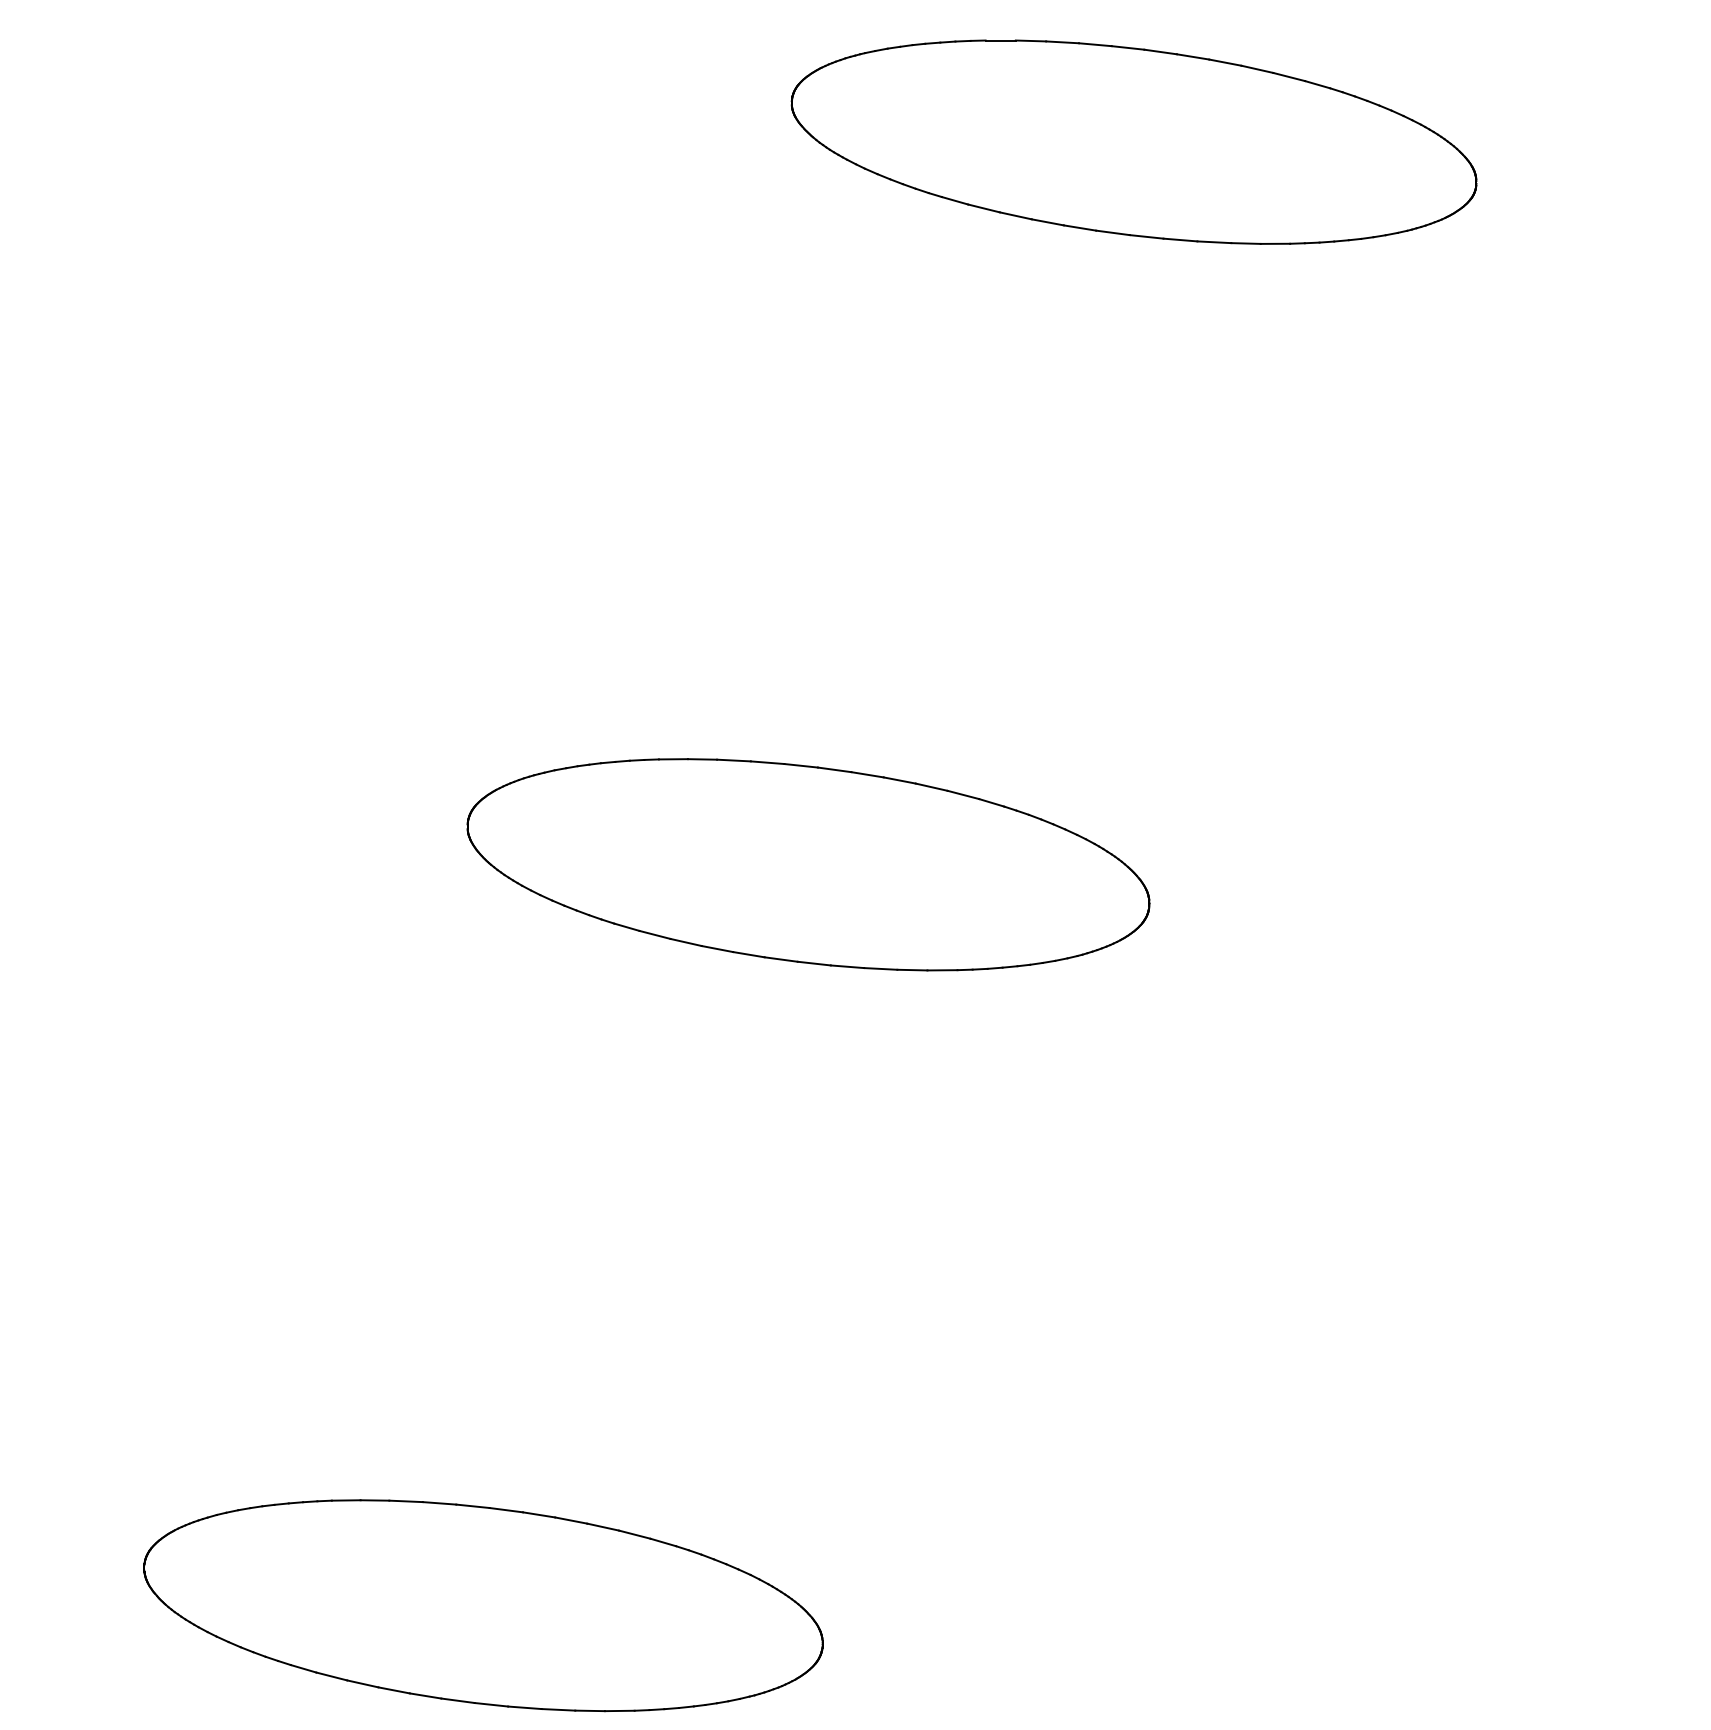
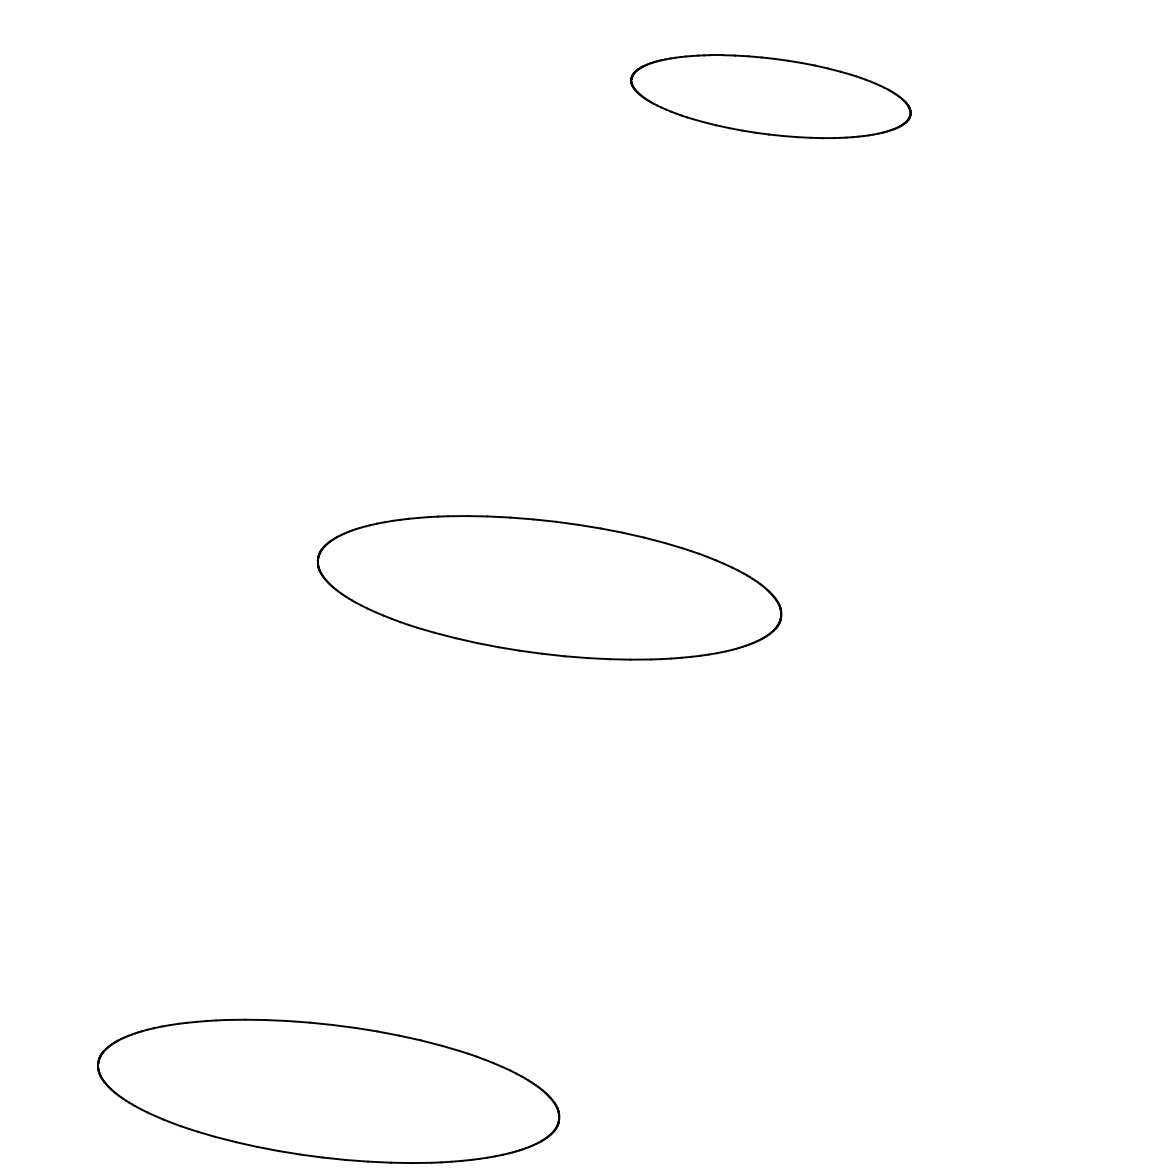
part: (1133, 141) -> (770, 96), size x0.6

